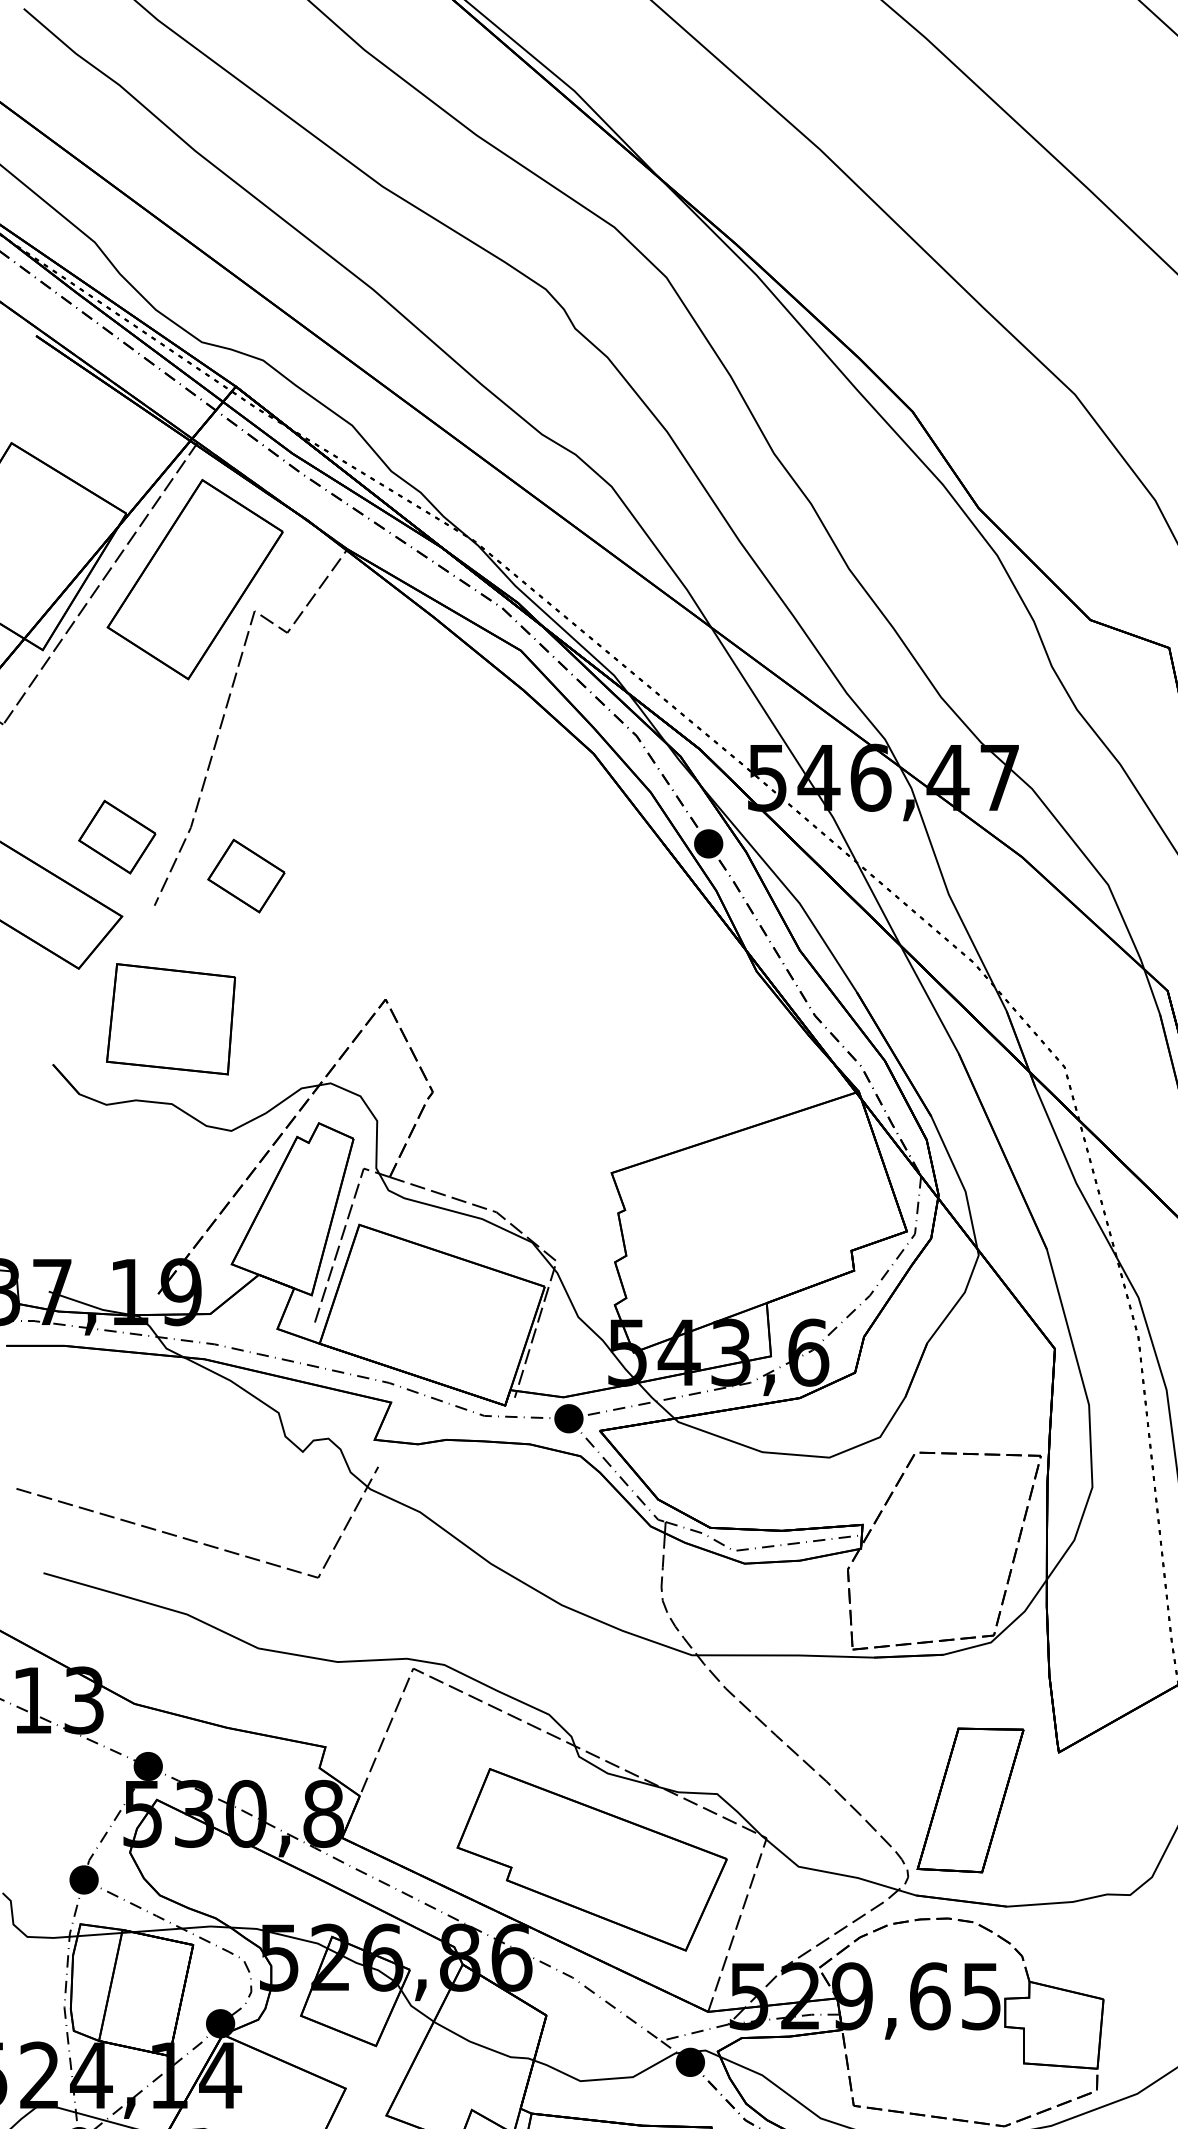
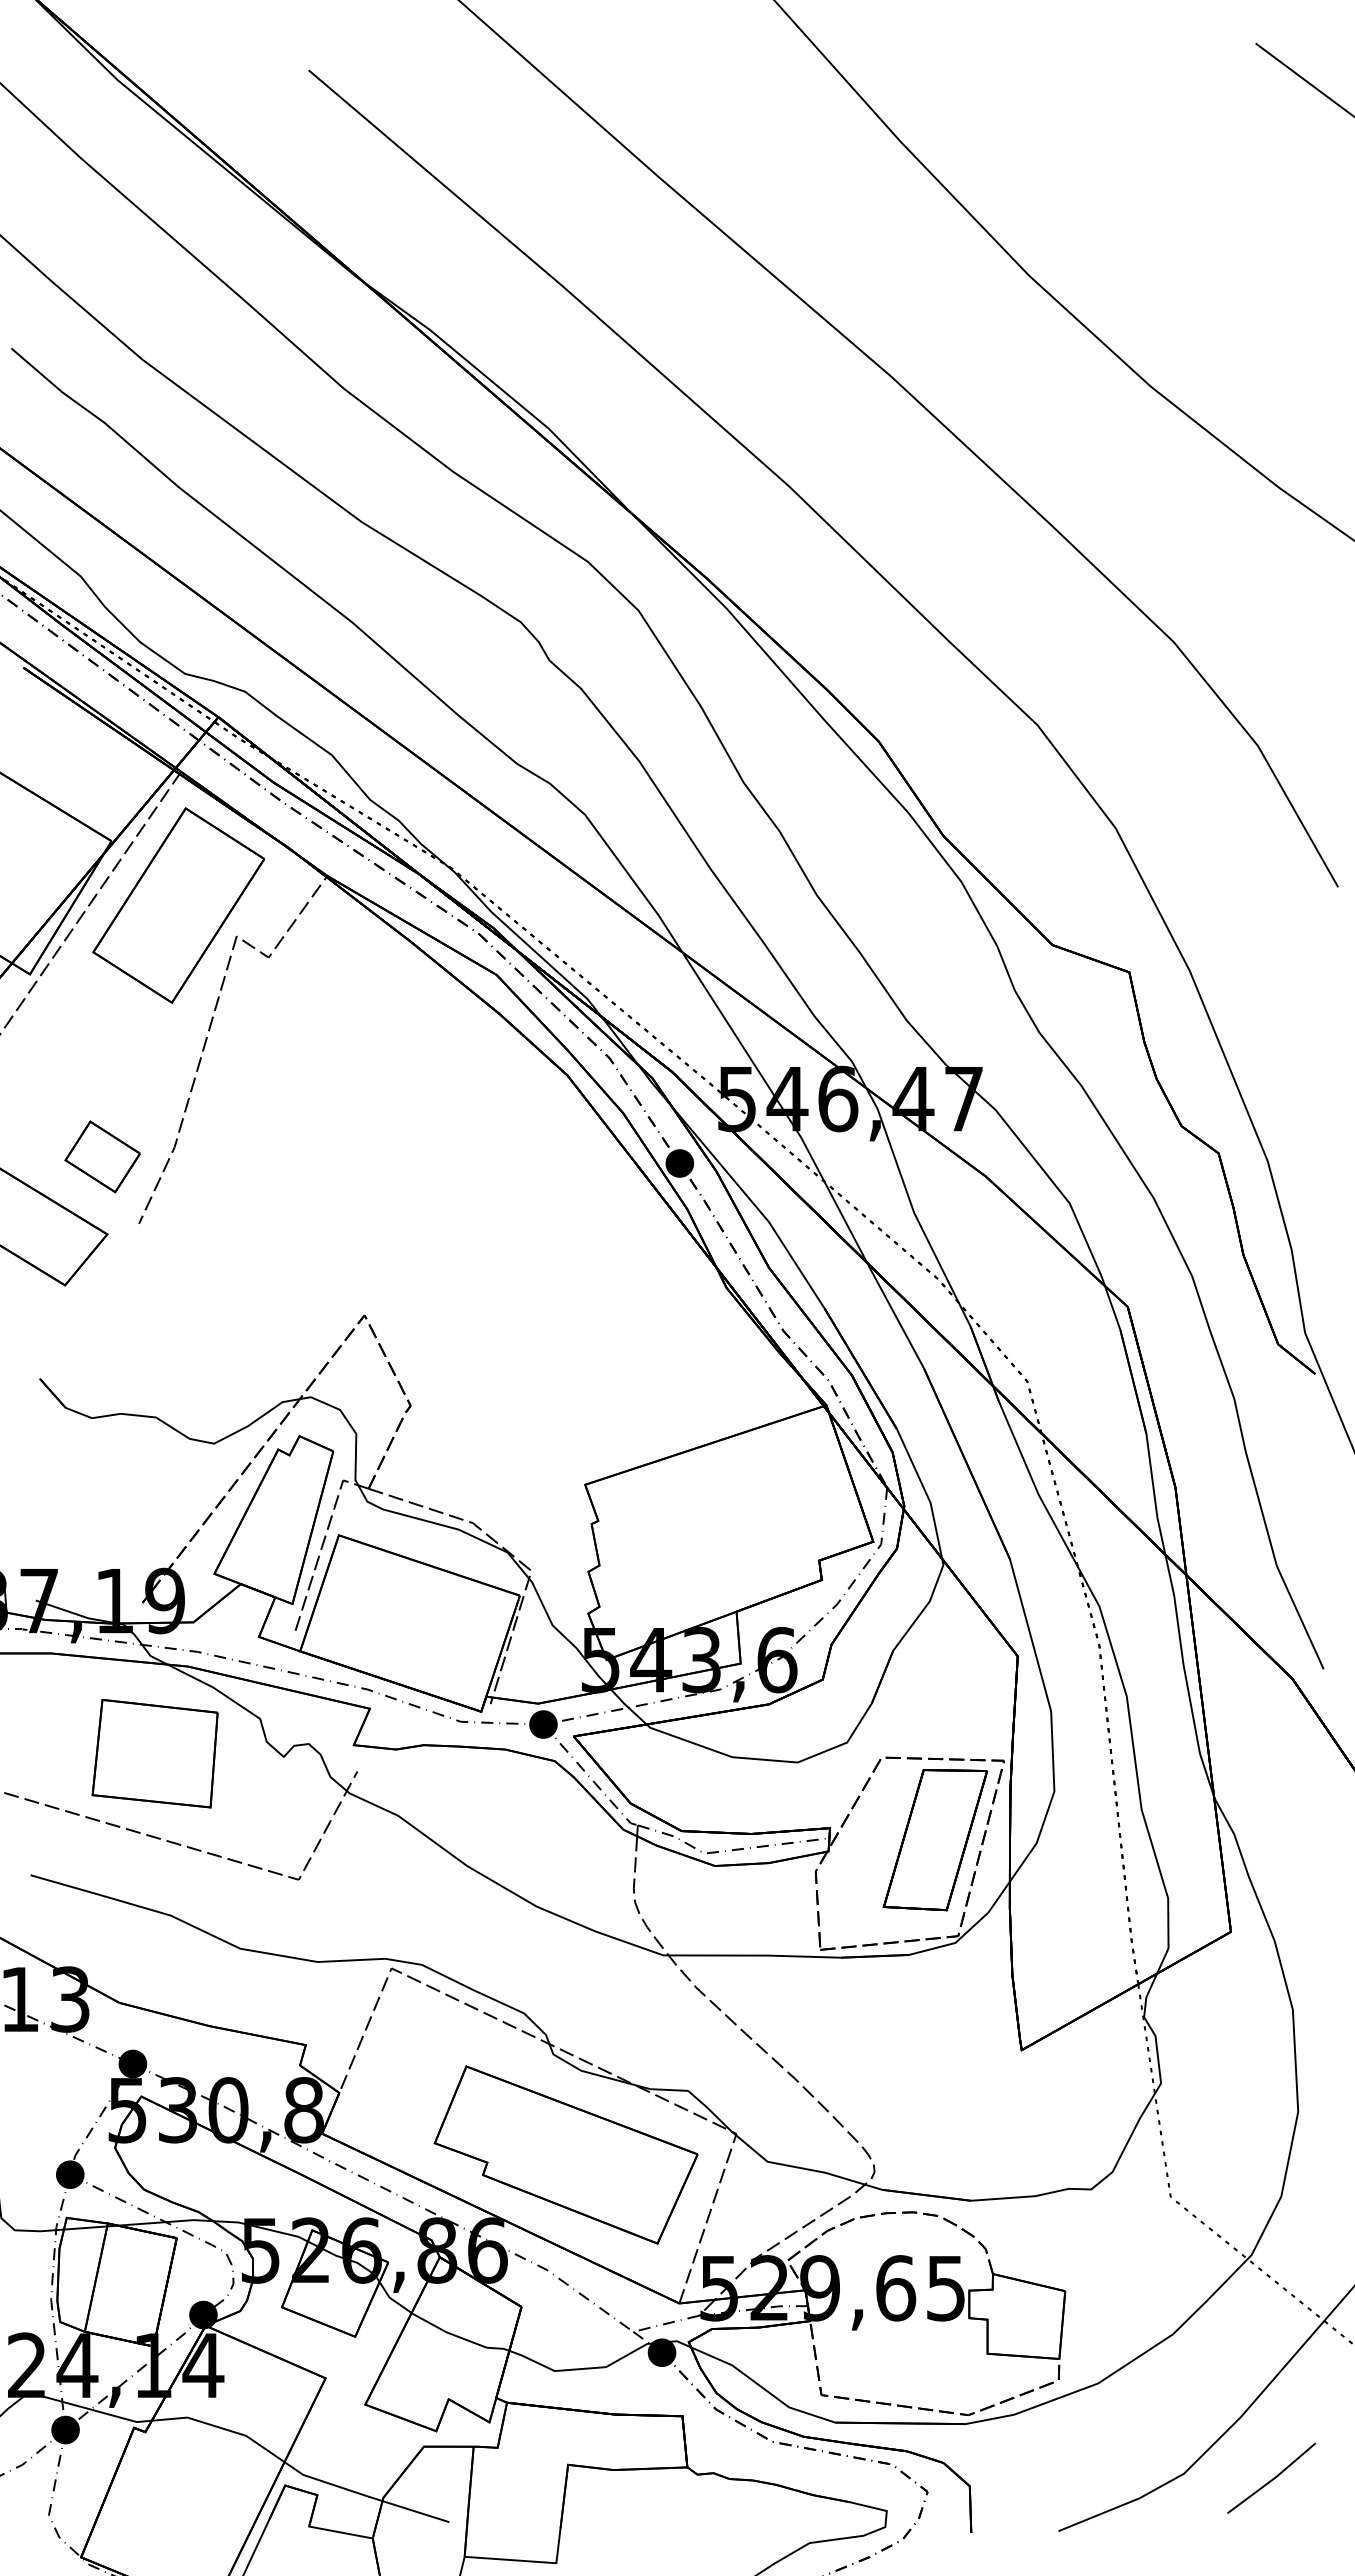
part: (246, 875) -> (228, 1194), removed
part: (170, 1019) -> (154, 1753), moved
part: (970, 1800) -> (935, 1840), moved

